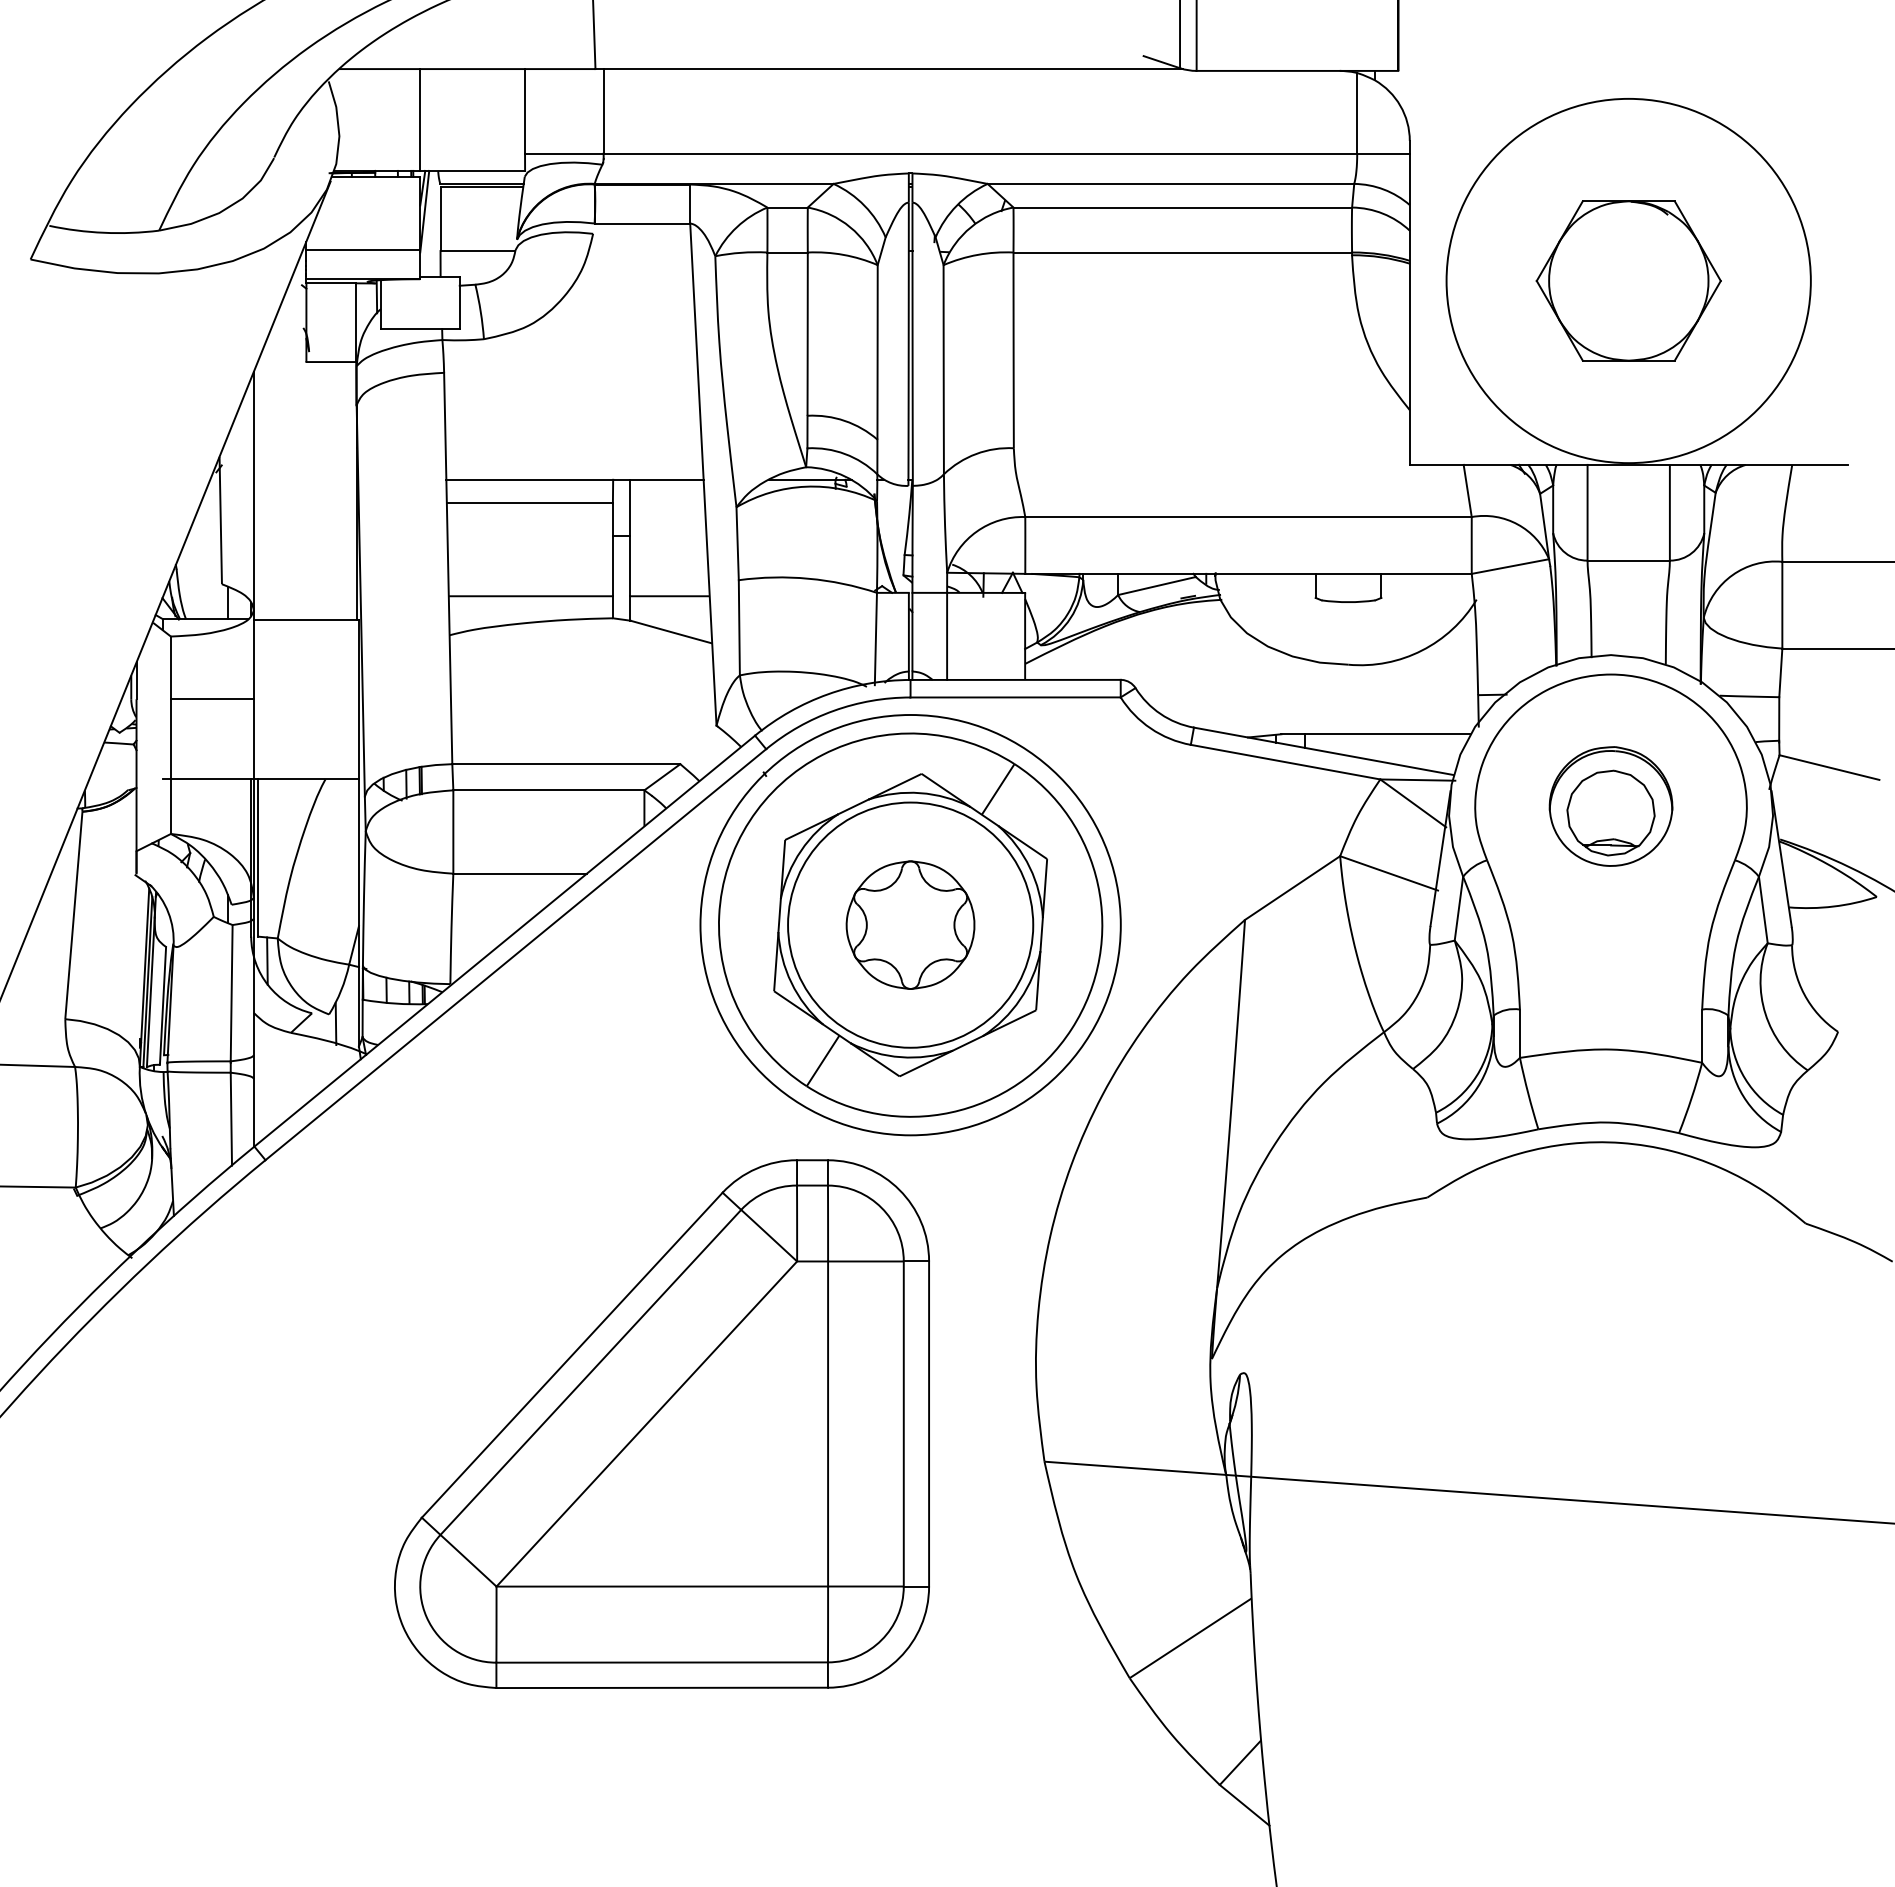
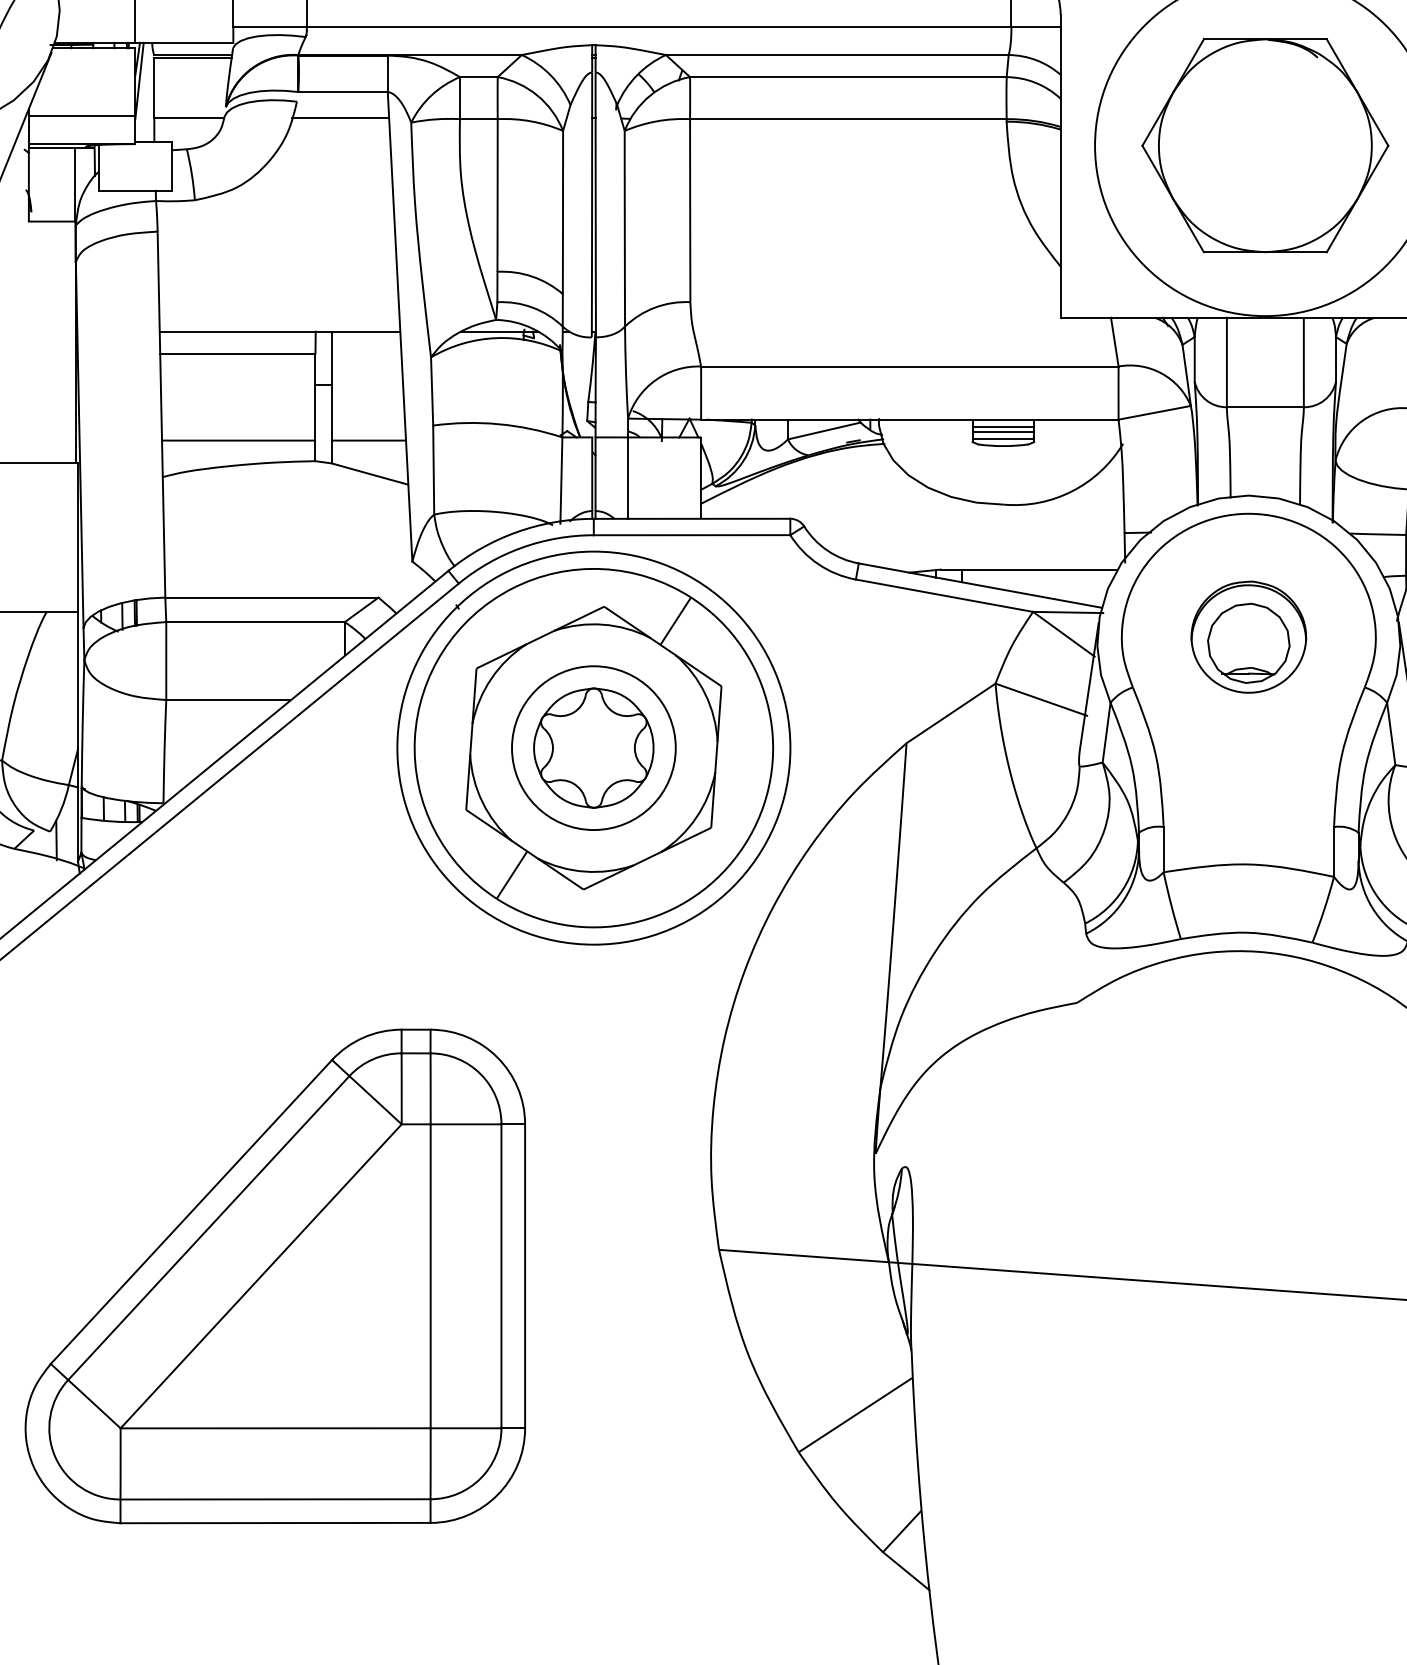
line: (639, 251) -> (340, 118), added
part: (1628, 280) -> (1265, 145), size x1.43
line: (1348, 582) -> (1003, 427), added
line: (1348, 587) -> (1003, 432), added
line: (1348, 594) -> (1003, 438), added
circle: (910, 924) -> (593, 747), size x0.71
part: (661, 1423) -> (274, 1275), moved

